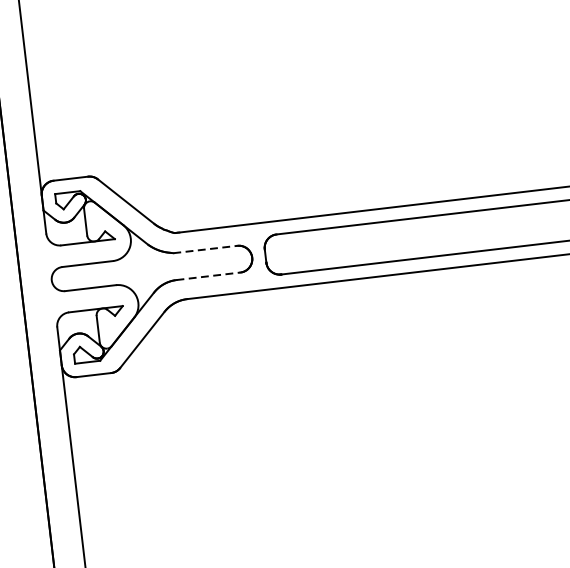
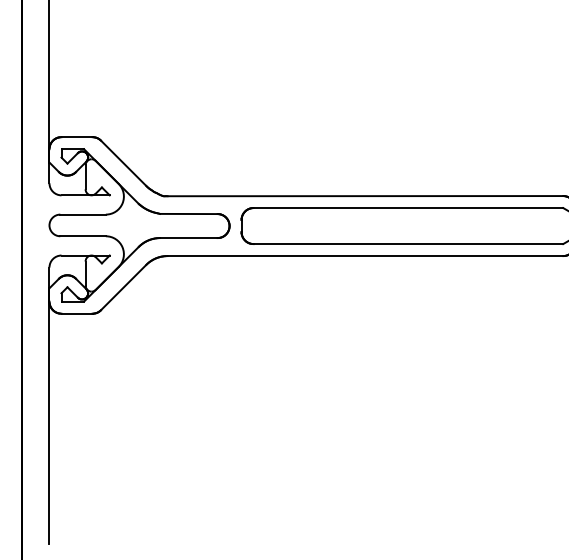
line: (205, 250) -> (188, 214), dashed -> solid
line: (208, 276) -> (188, 238), dashed -> solid

